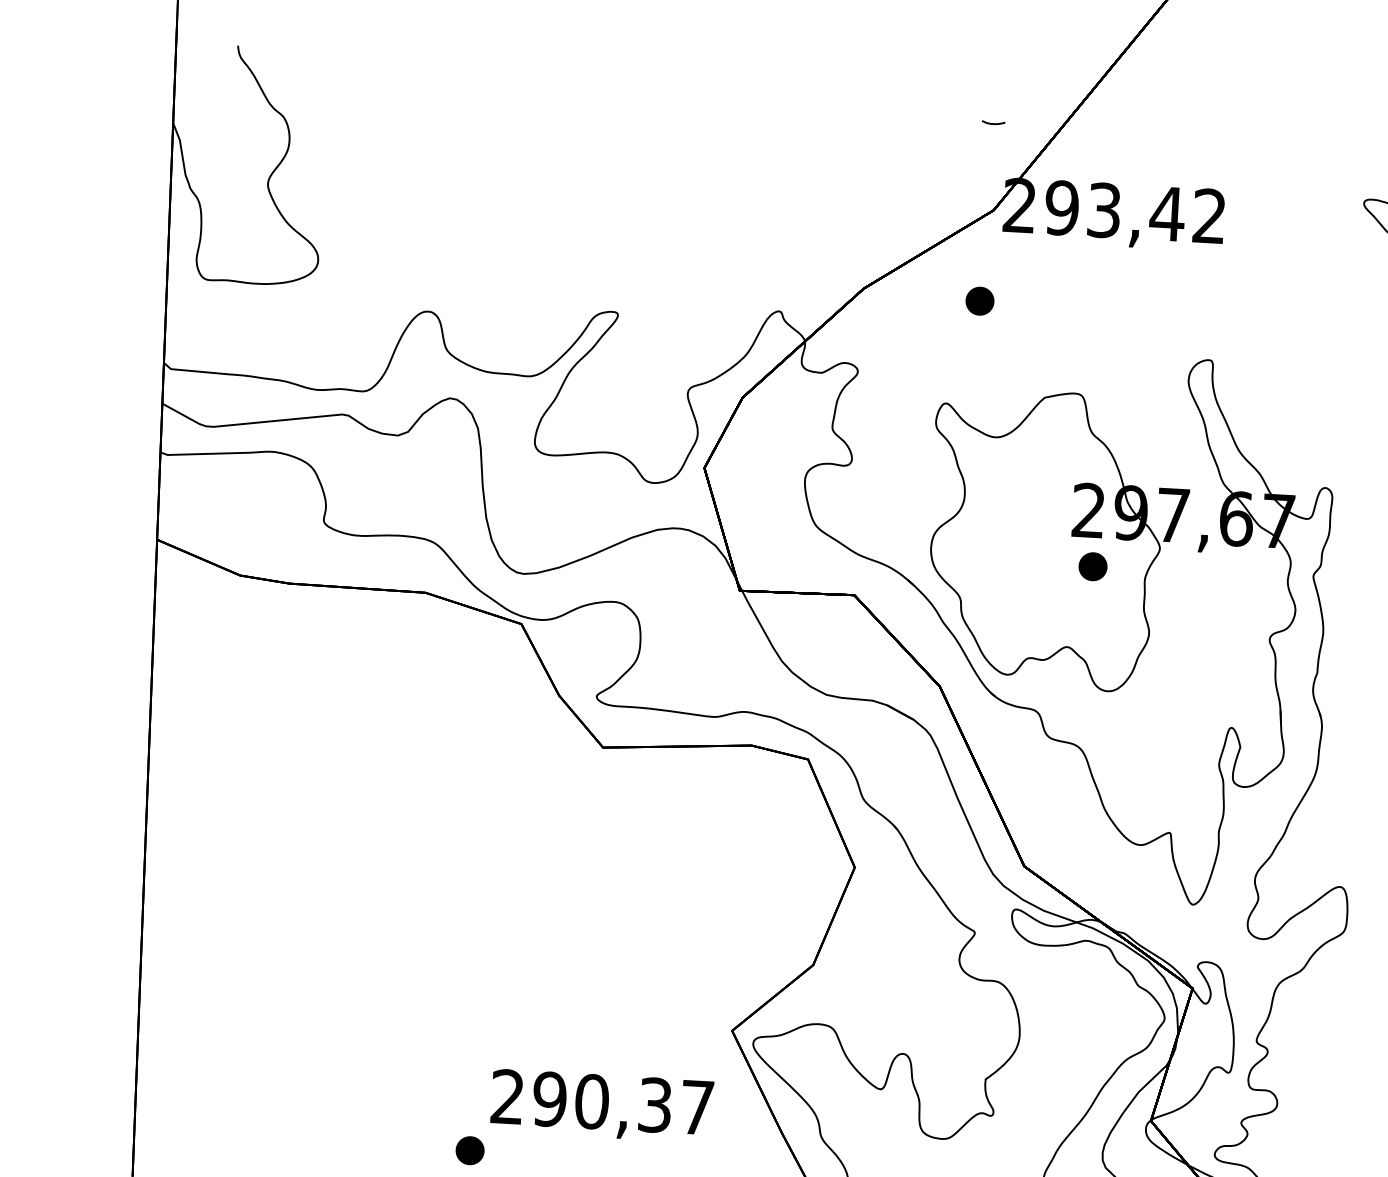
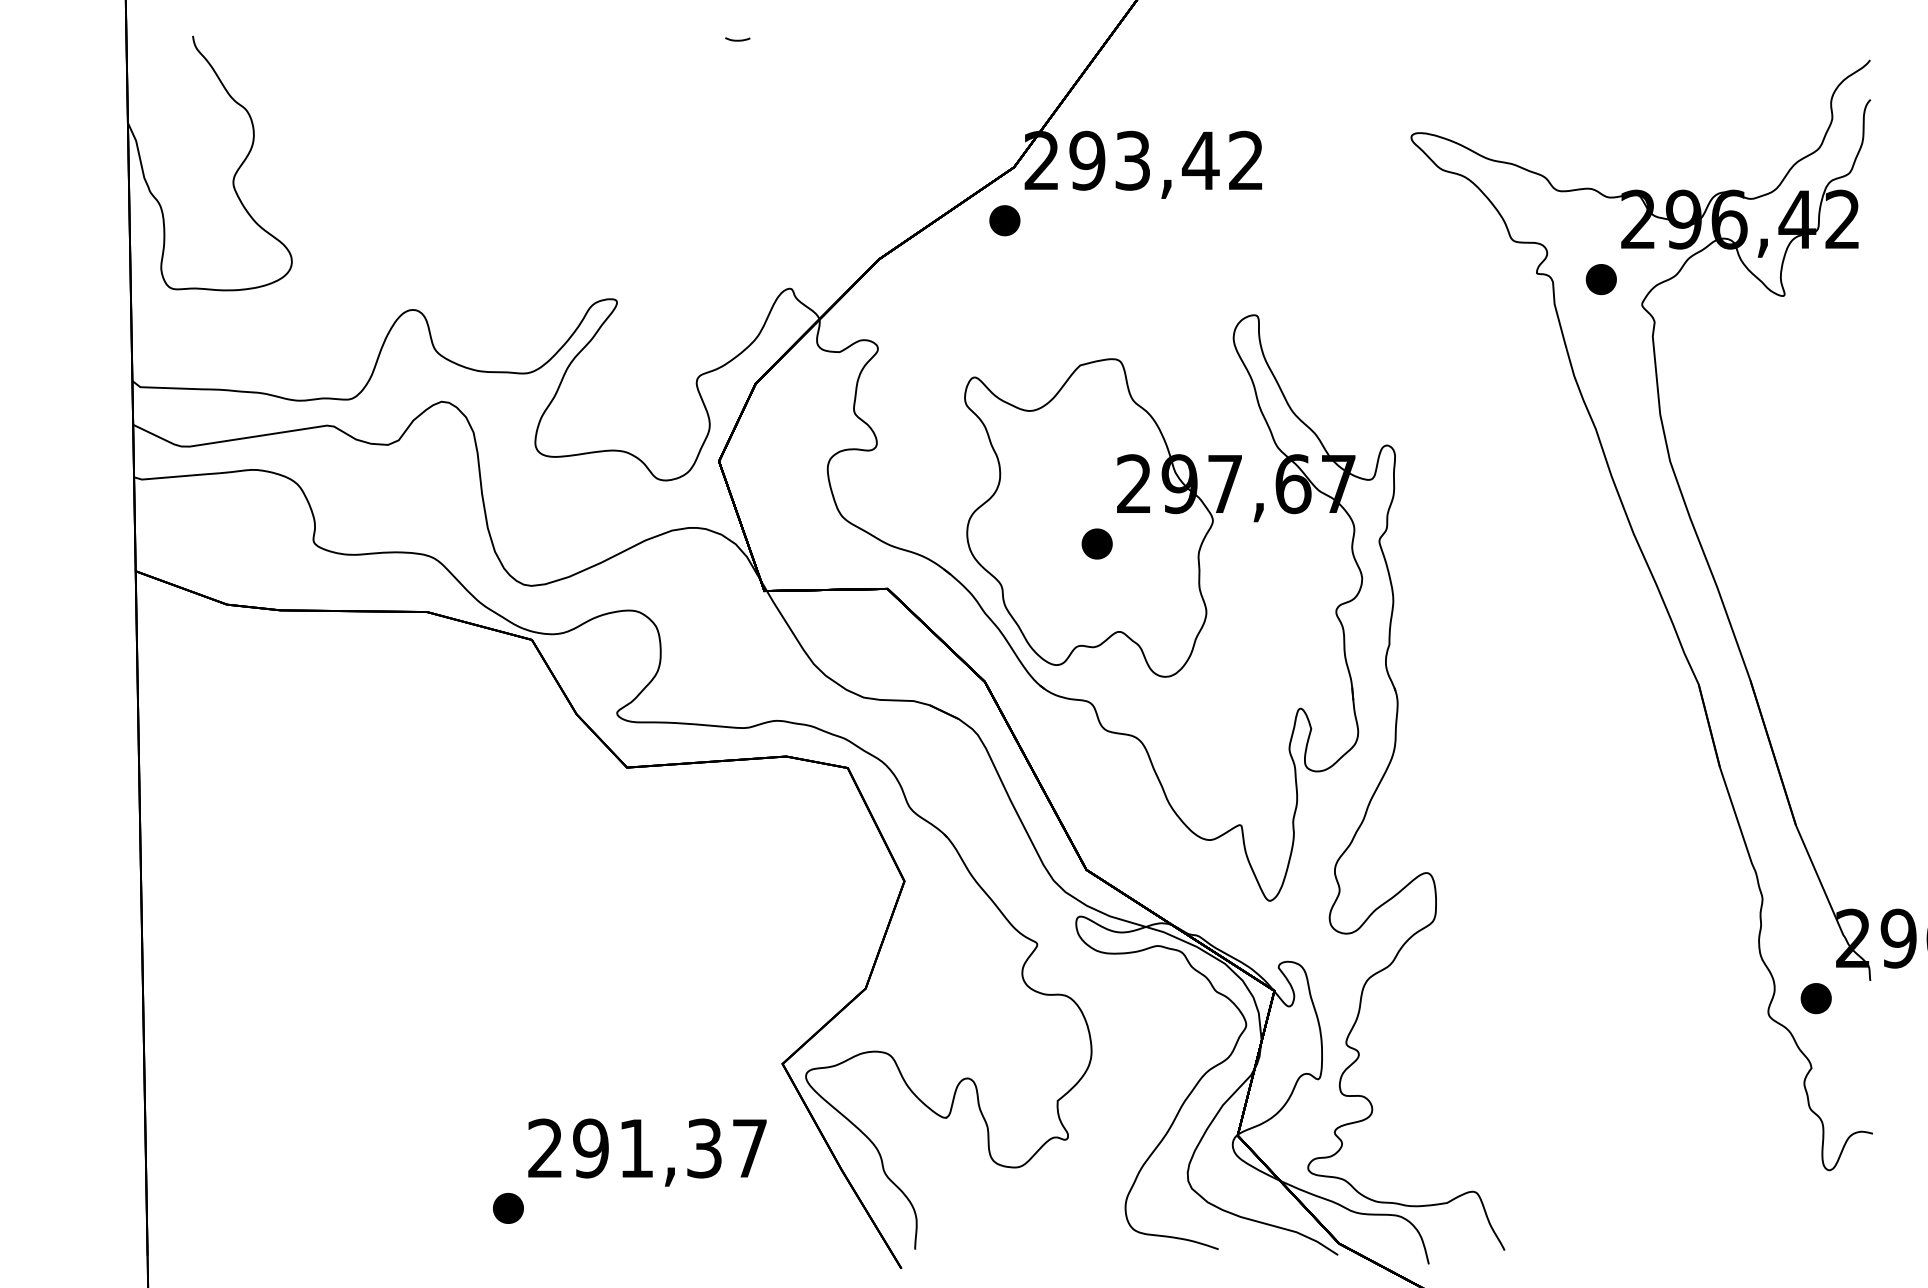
curve: (993, 122) -> (737, 39), moved
part: (979, 300) -> (1004, 220), moved
part: (1092, 566) -> (1096, 543), moved
text: (592, 1101) -> (636, 1148), 290,37 -> 291,37

